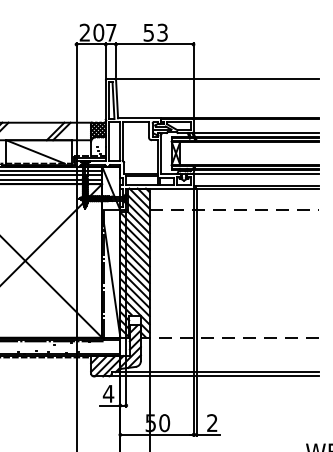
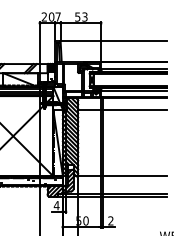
line: (236, 209) -> (123, 109), dashed -> solid
line: (234, 337) -> (122, 176), dashed -> solid

